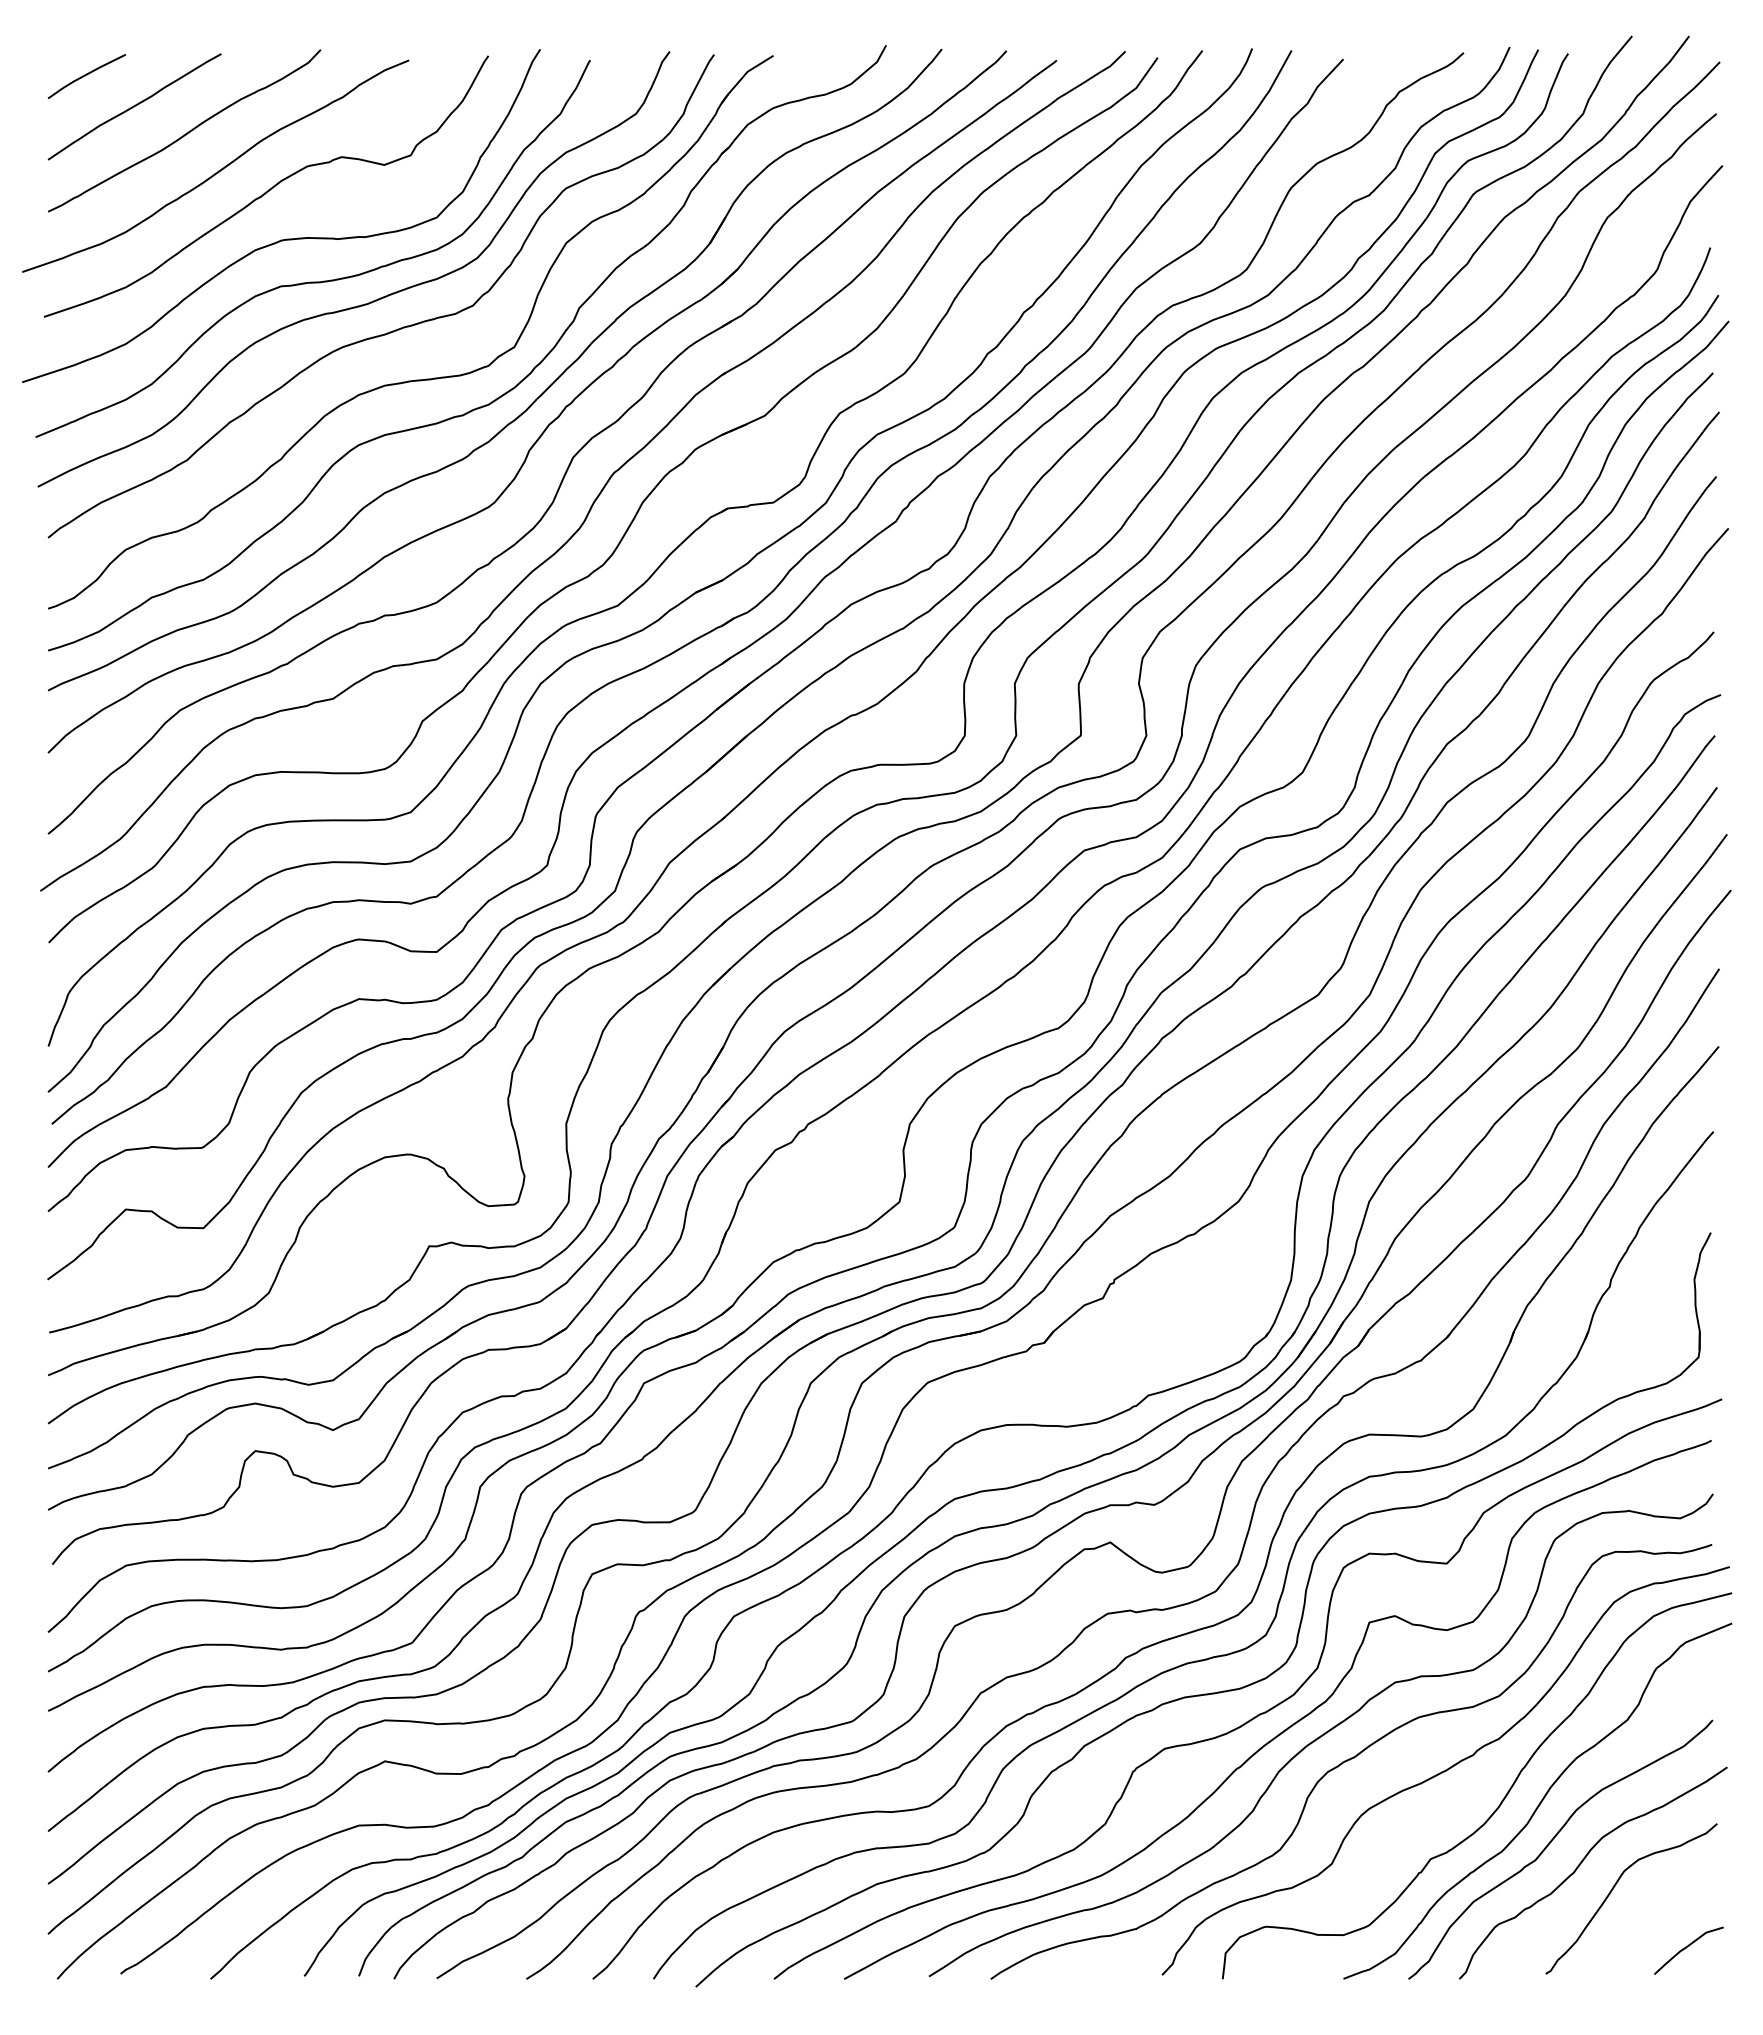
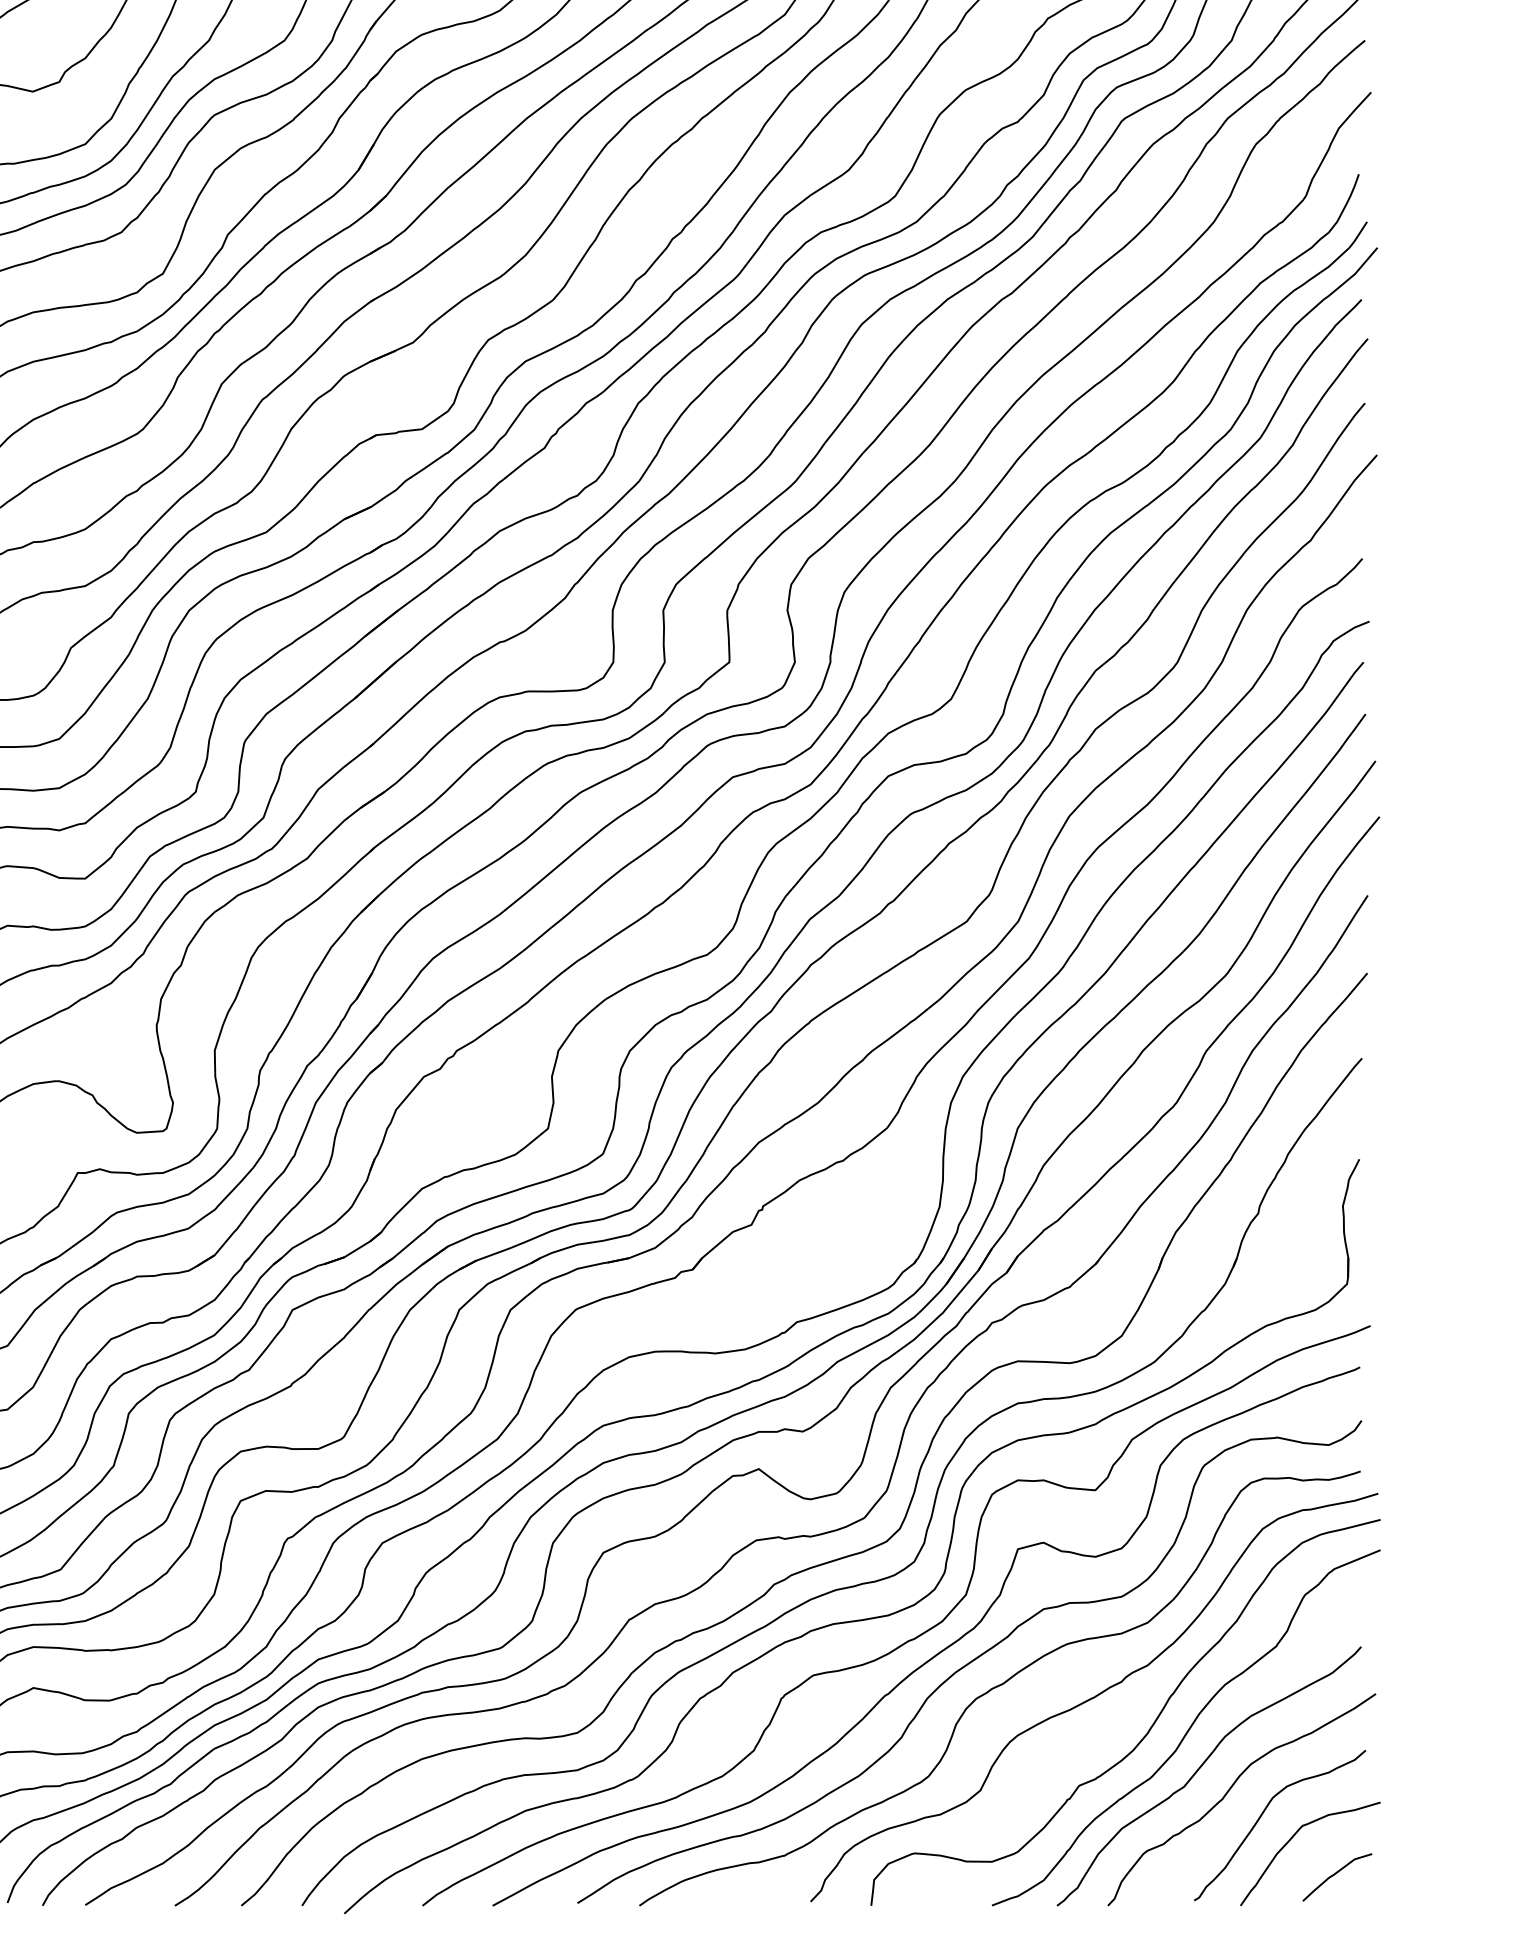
curve: (1645, 1910) -> (1294, 1837), added

